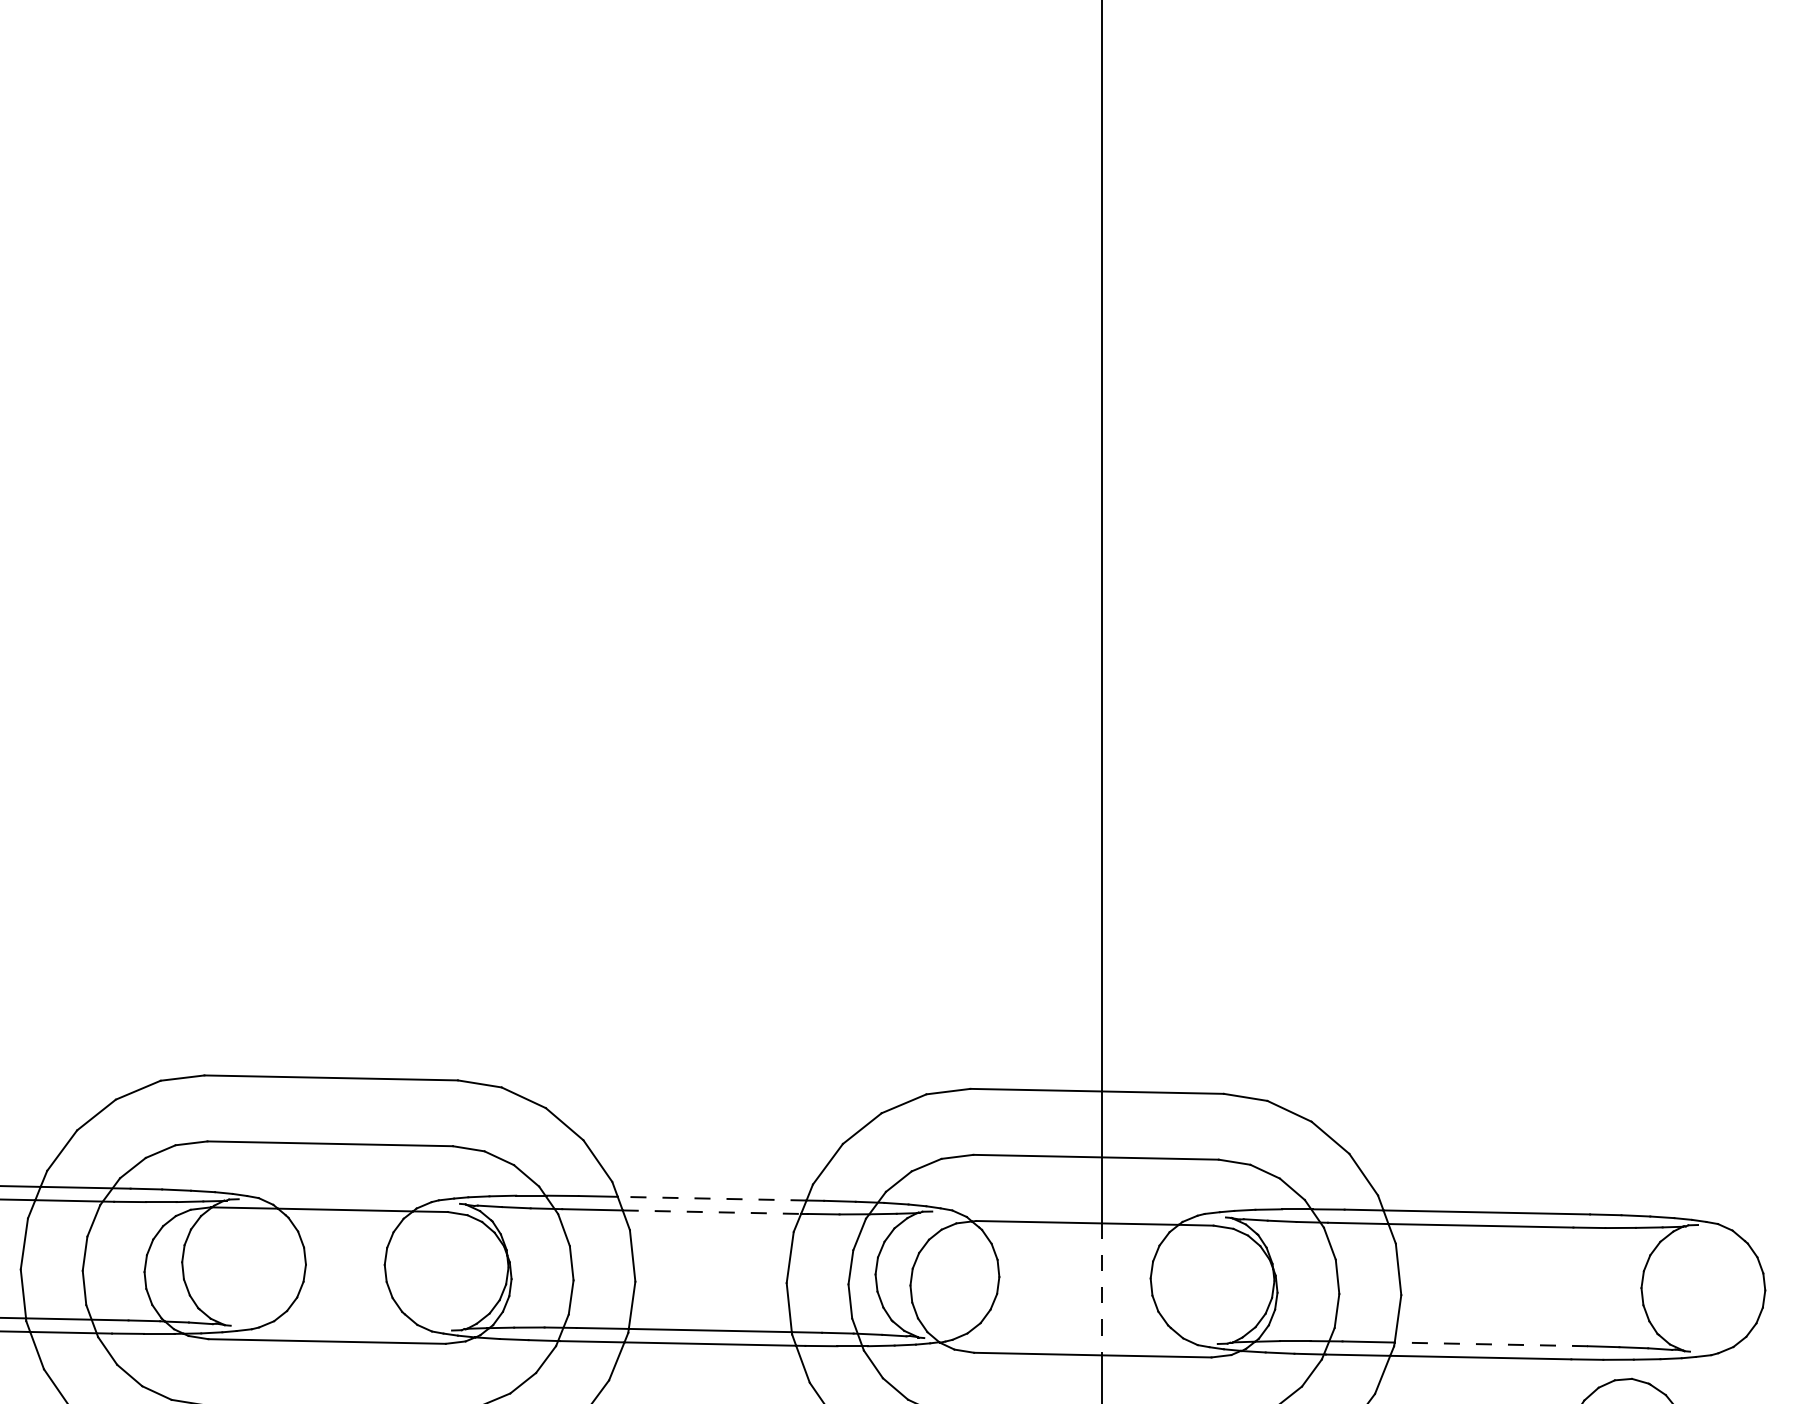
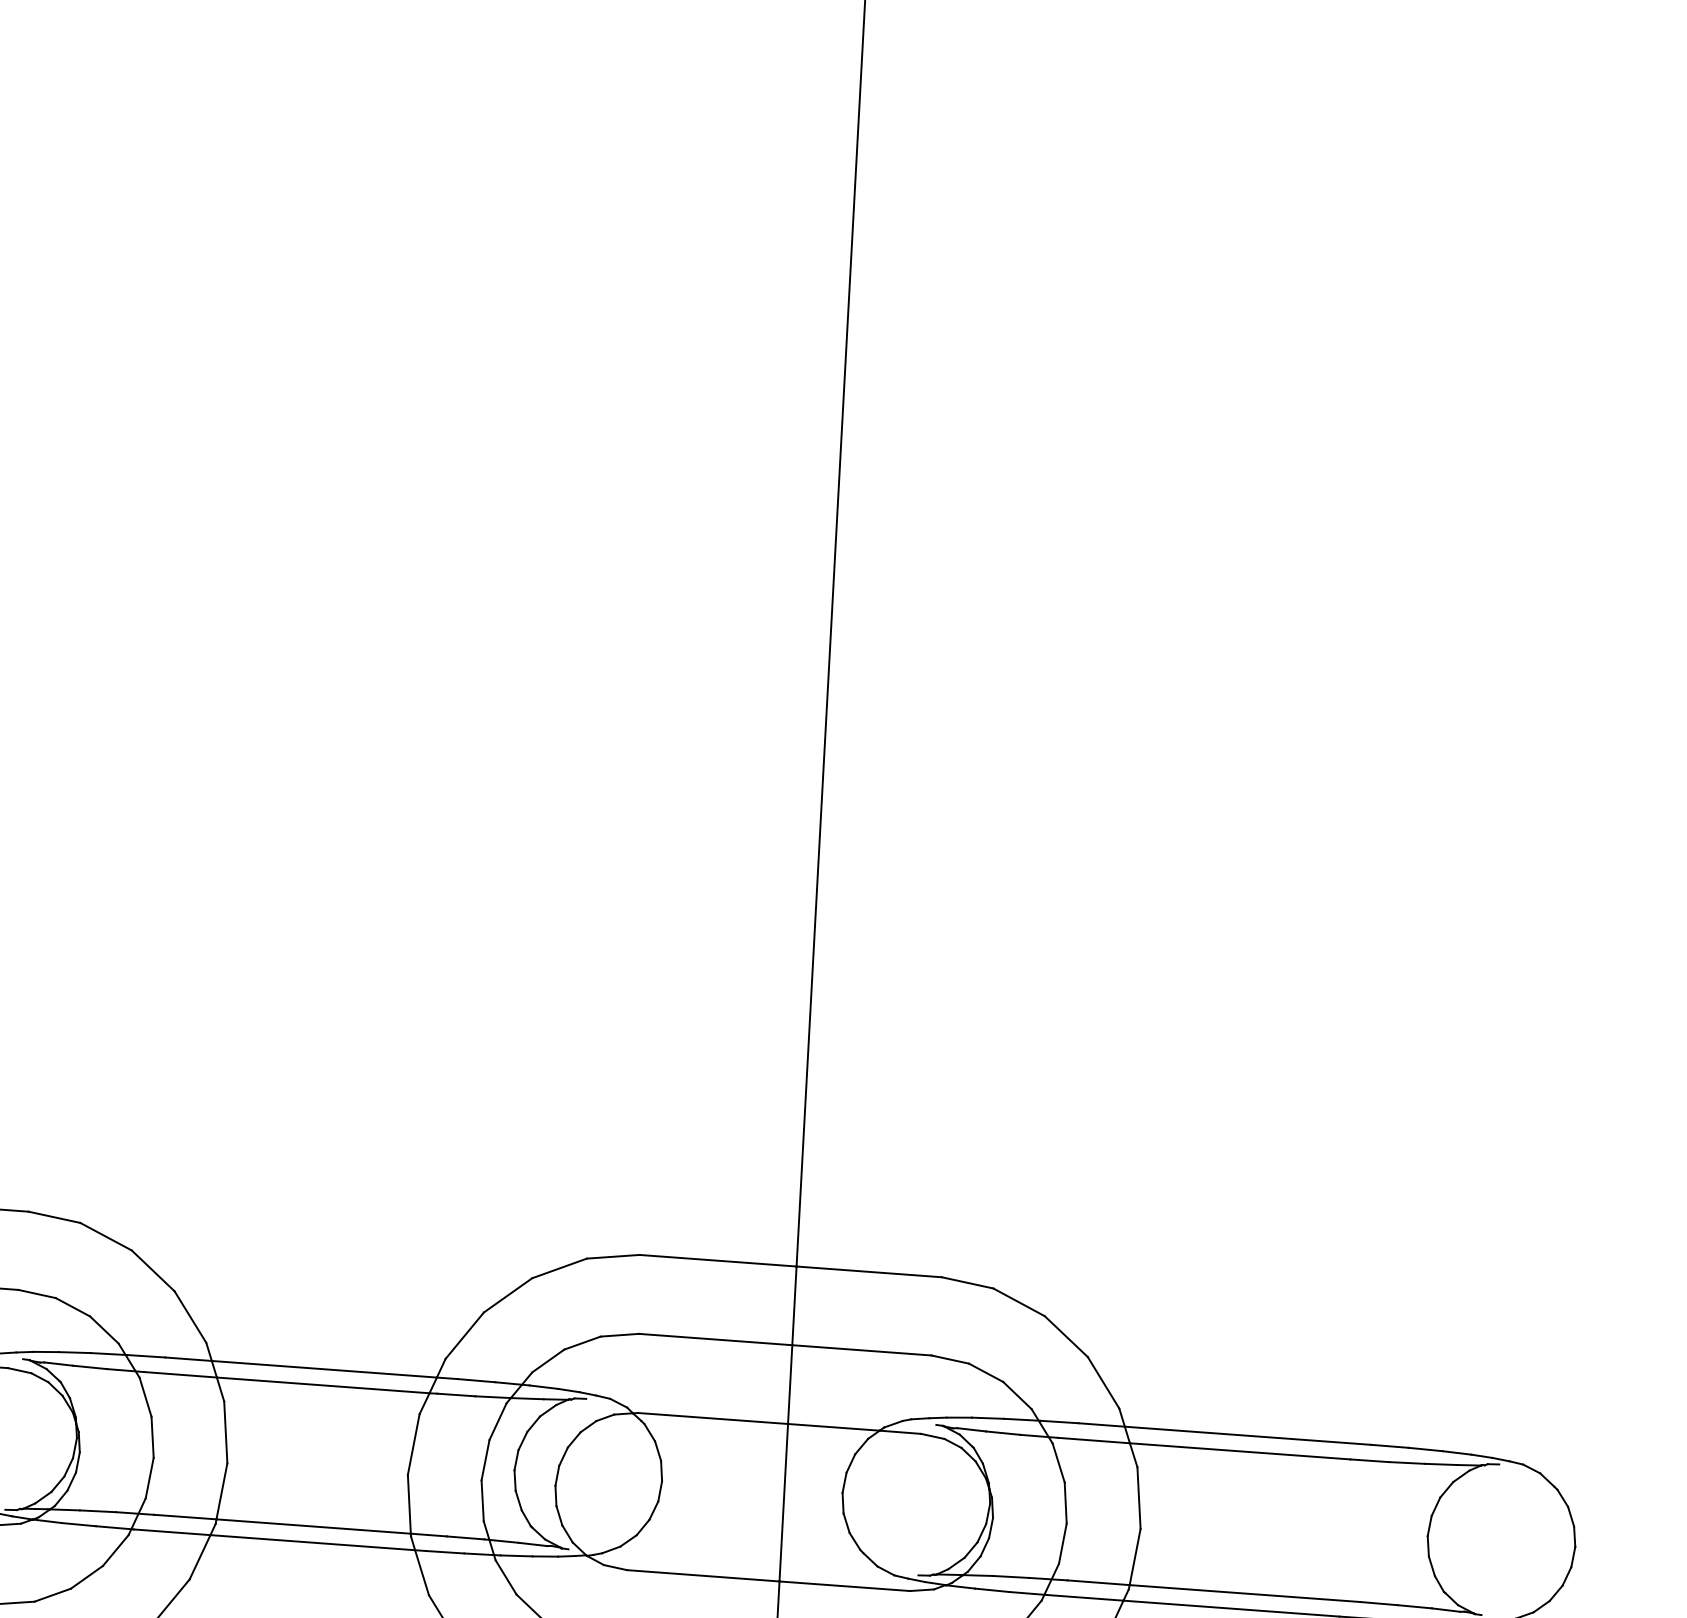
line: (711, 1198) -> (323, 1369), dashed -> solid
line: (712, 1212) -> (323, 1385), dashed -> solid
line: (1102, 1289) -> (784, 1502), dashed -> solid
line: (1491, 1344) -> (1245, 1593), dashed -> solid

